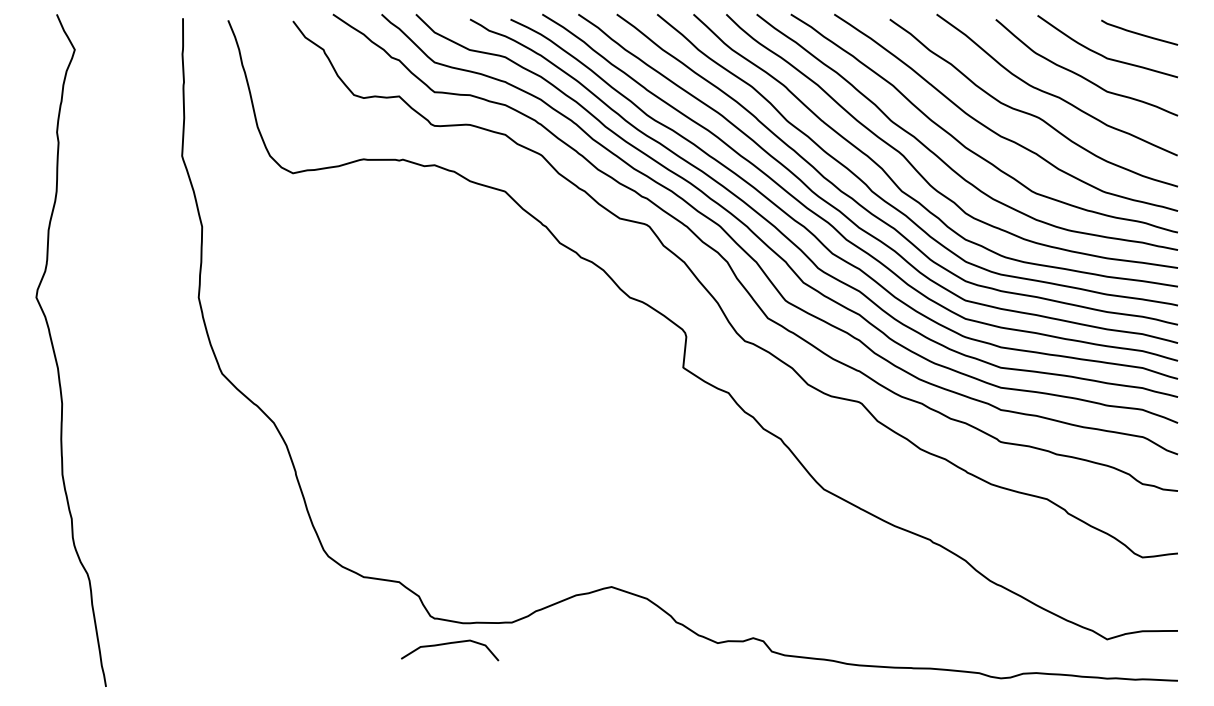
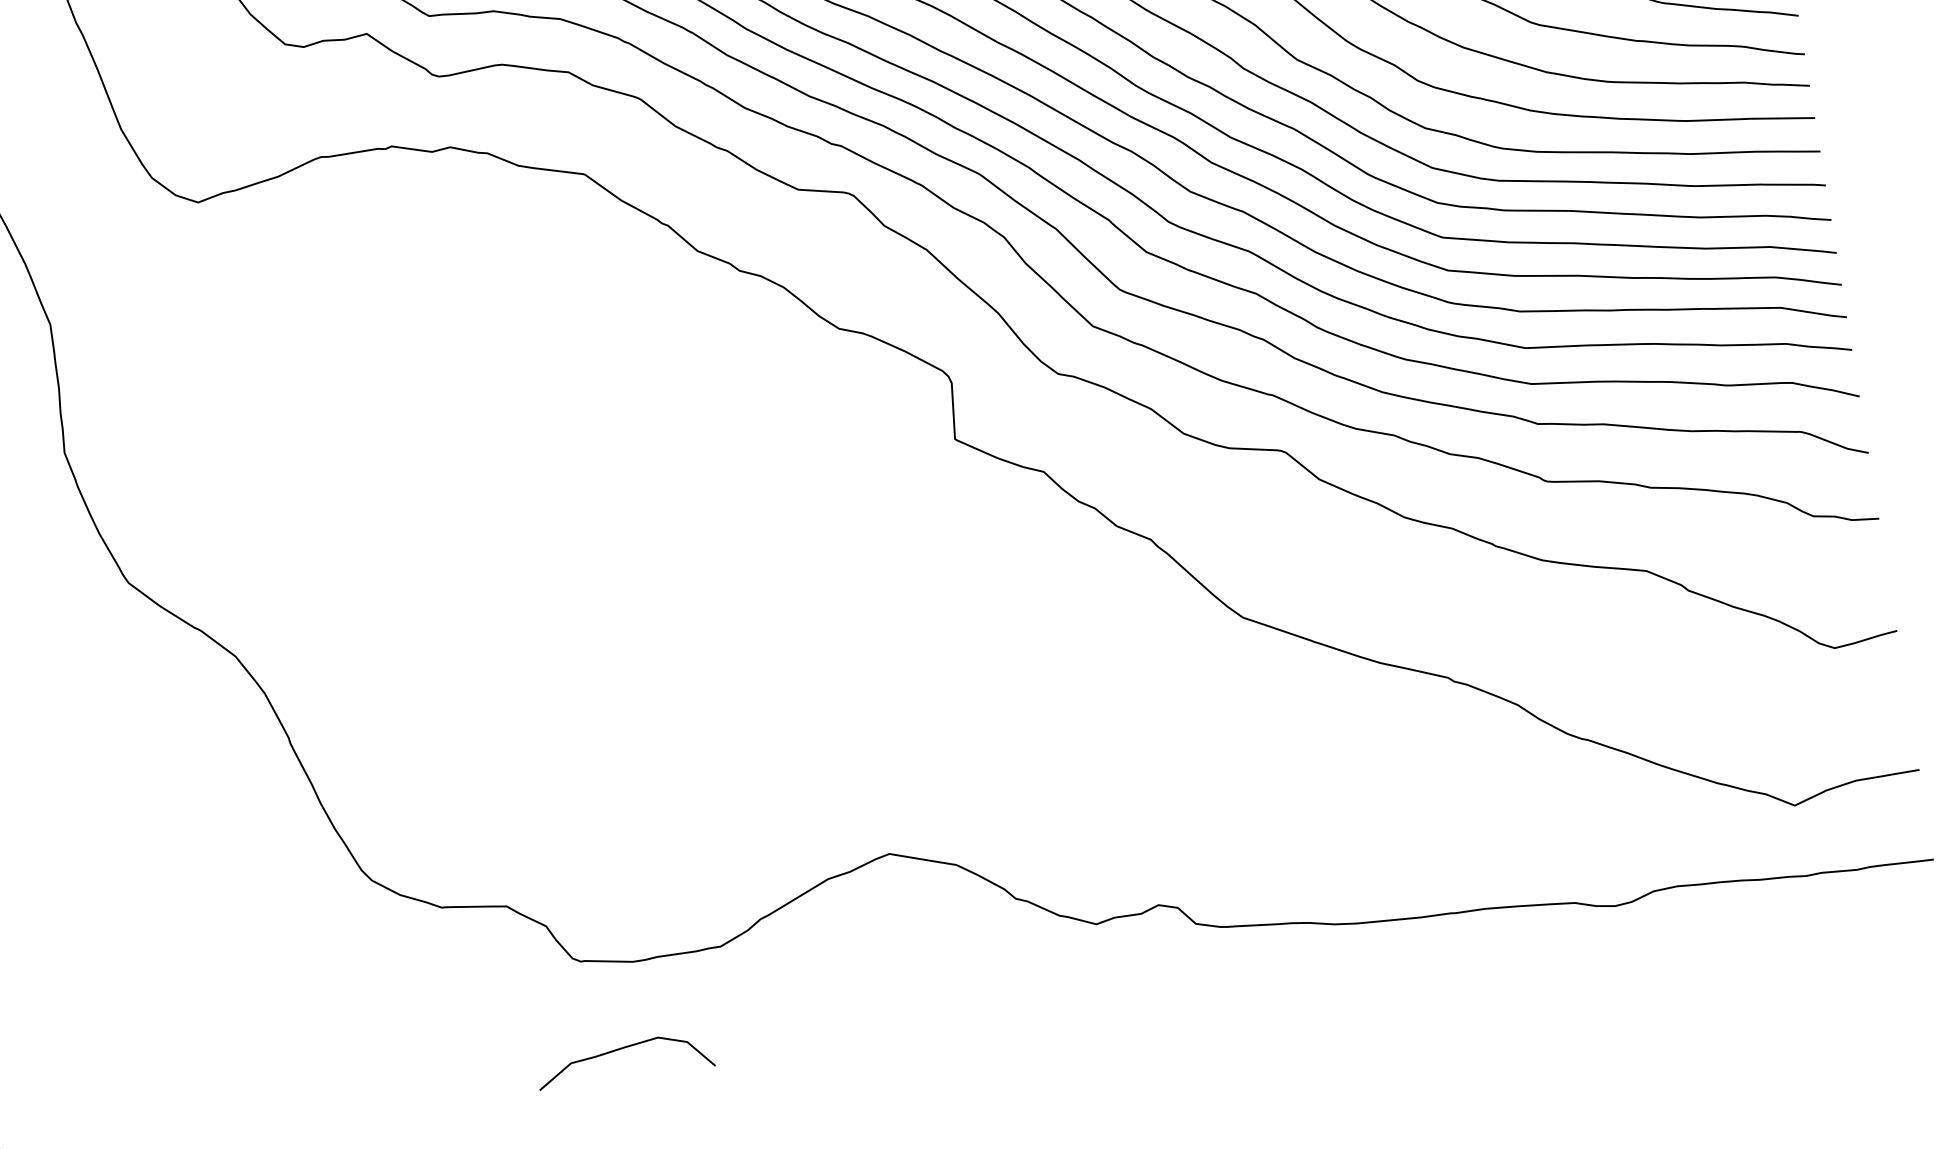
curve: (449, 644) -> (622, 1050), moved

